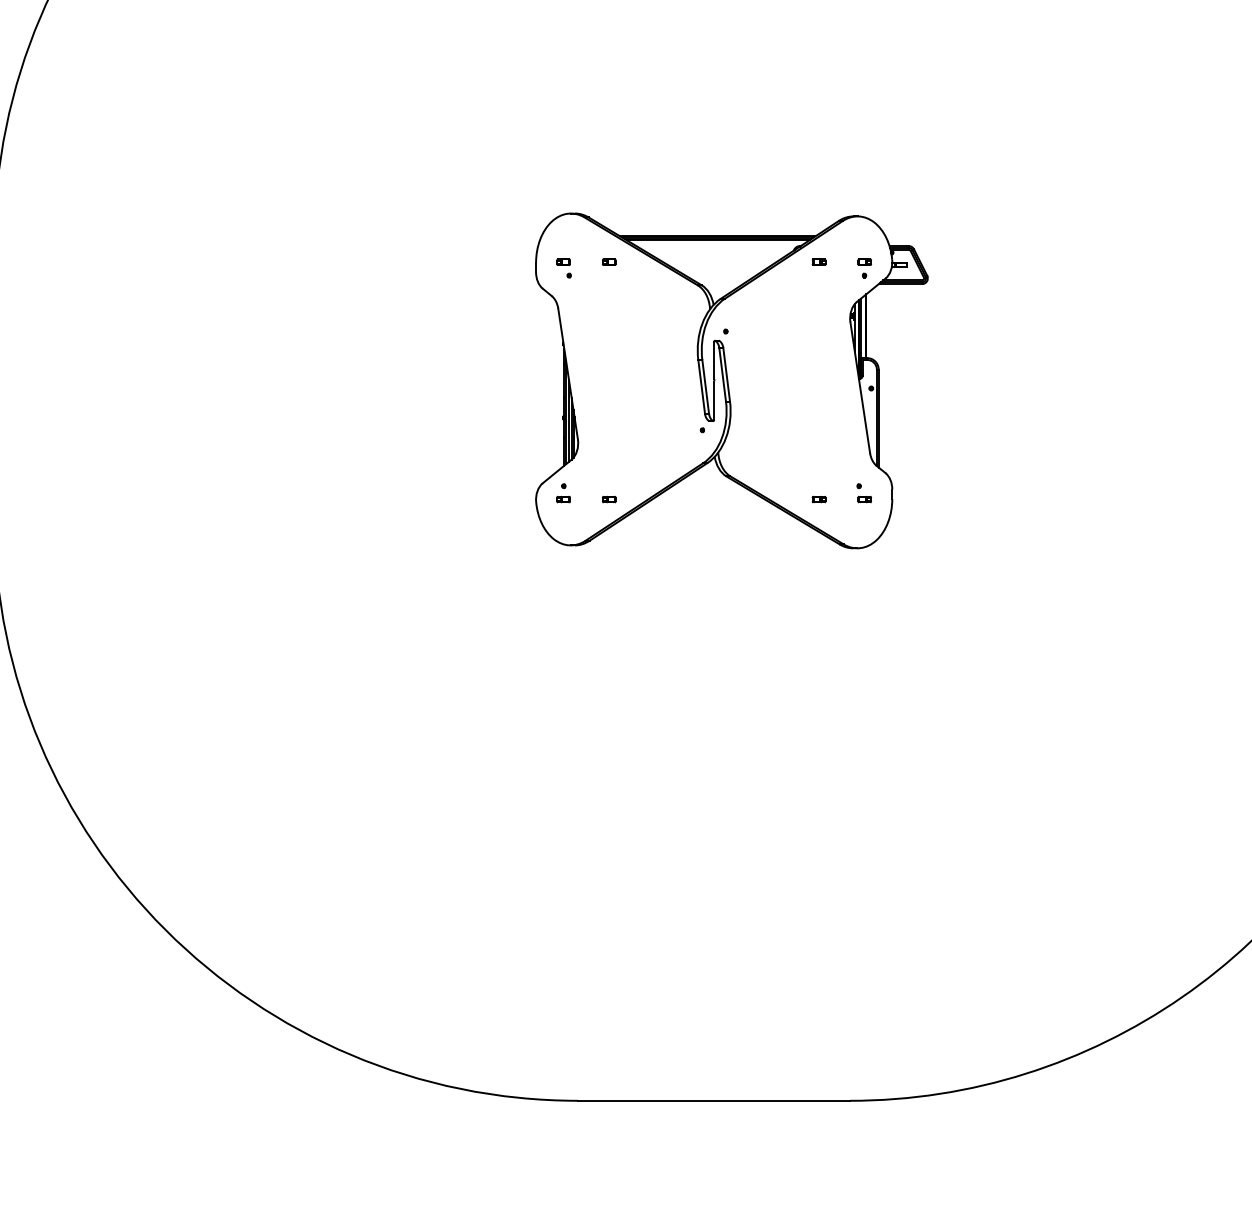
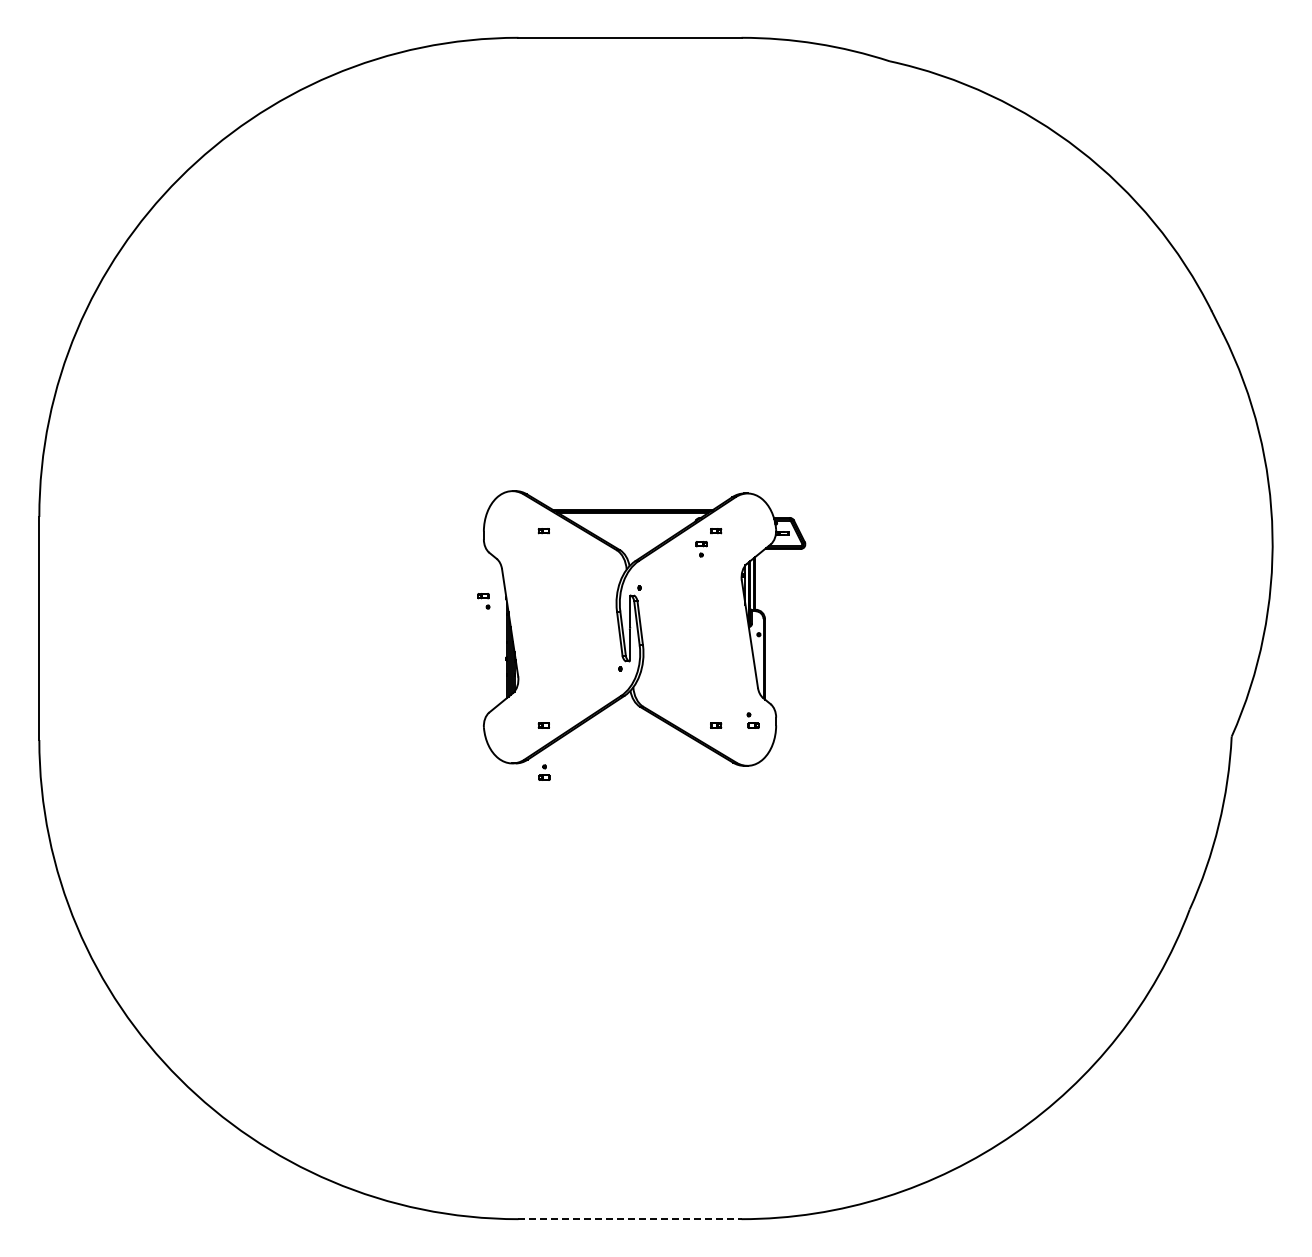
part: (563, 268) -> (483, 601), moved
part: (864, 268) -> (701, 549), moved
part: (563, 493) -> (544, 772), moved
line: (714, 1101) -> (630, 1219), solid -> dashed

